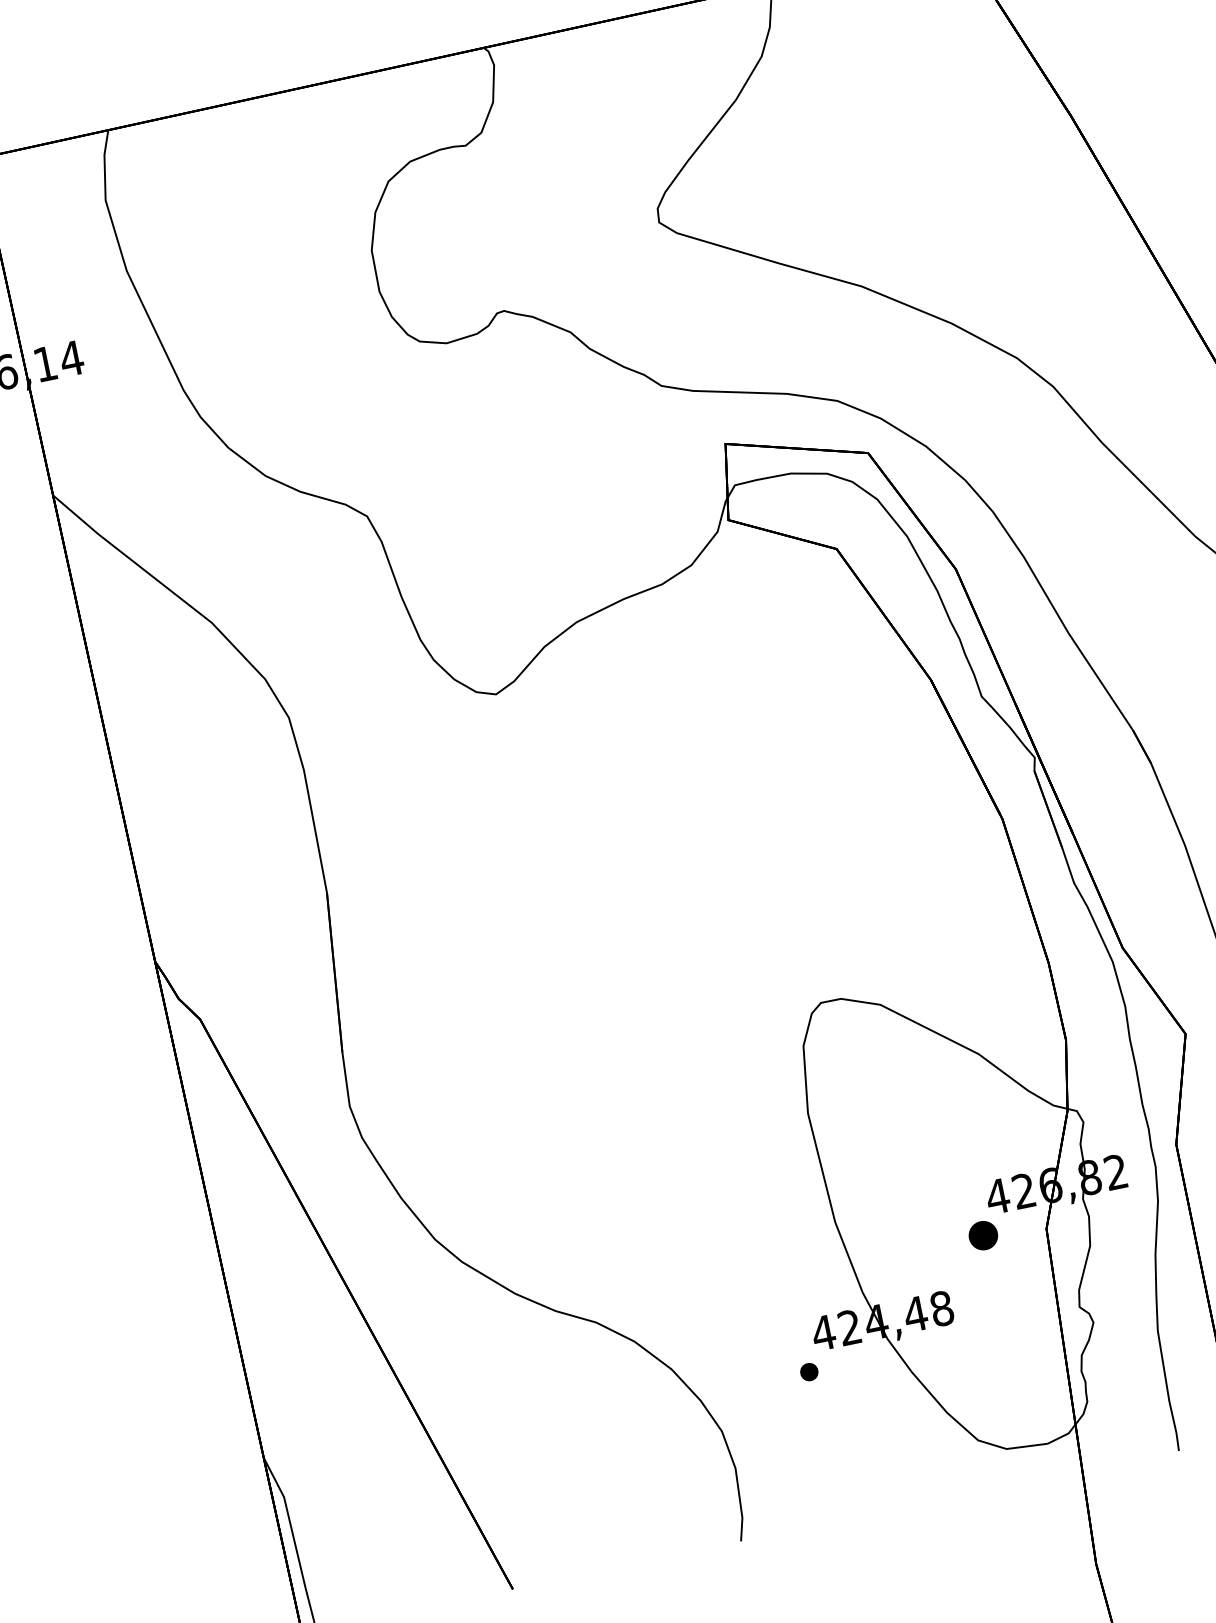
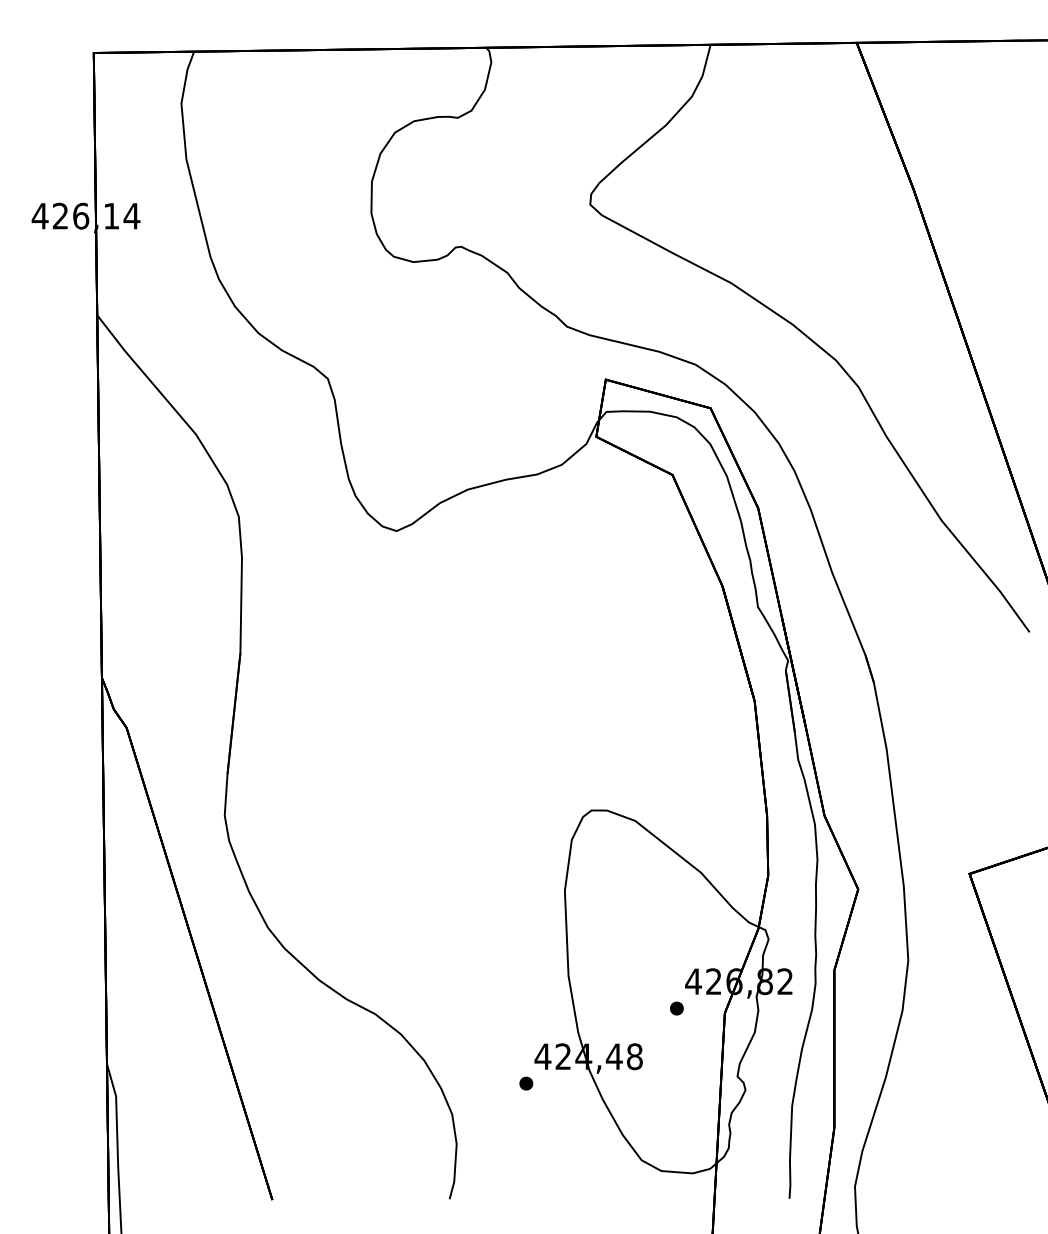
part: (982, 1235) -> (676, 1008), size x0.62

